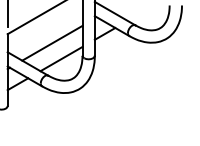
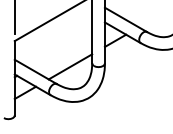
line: (52, 42) -> (61, 49), removed

